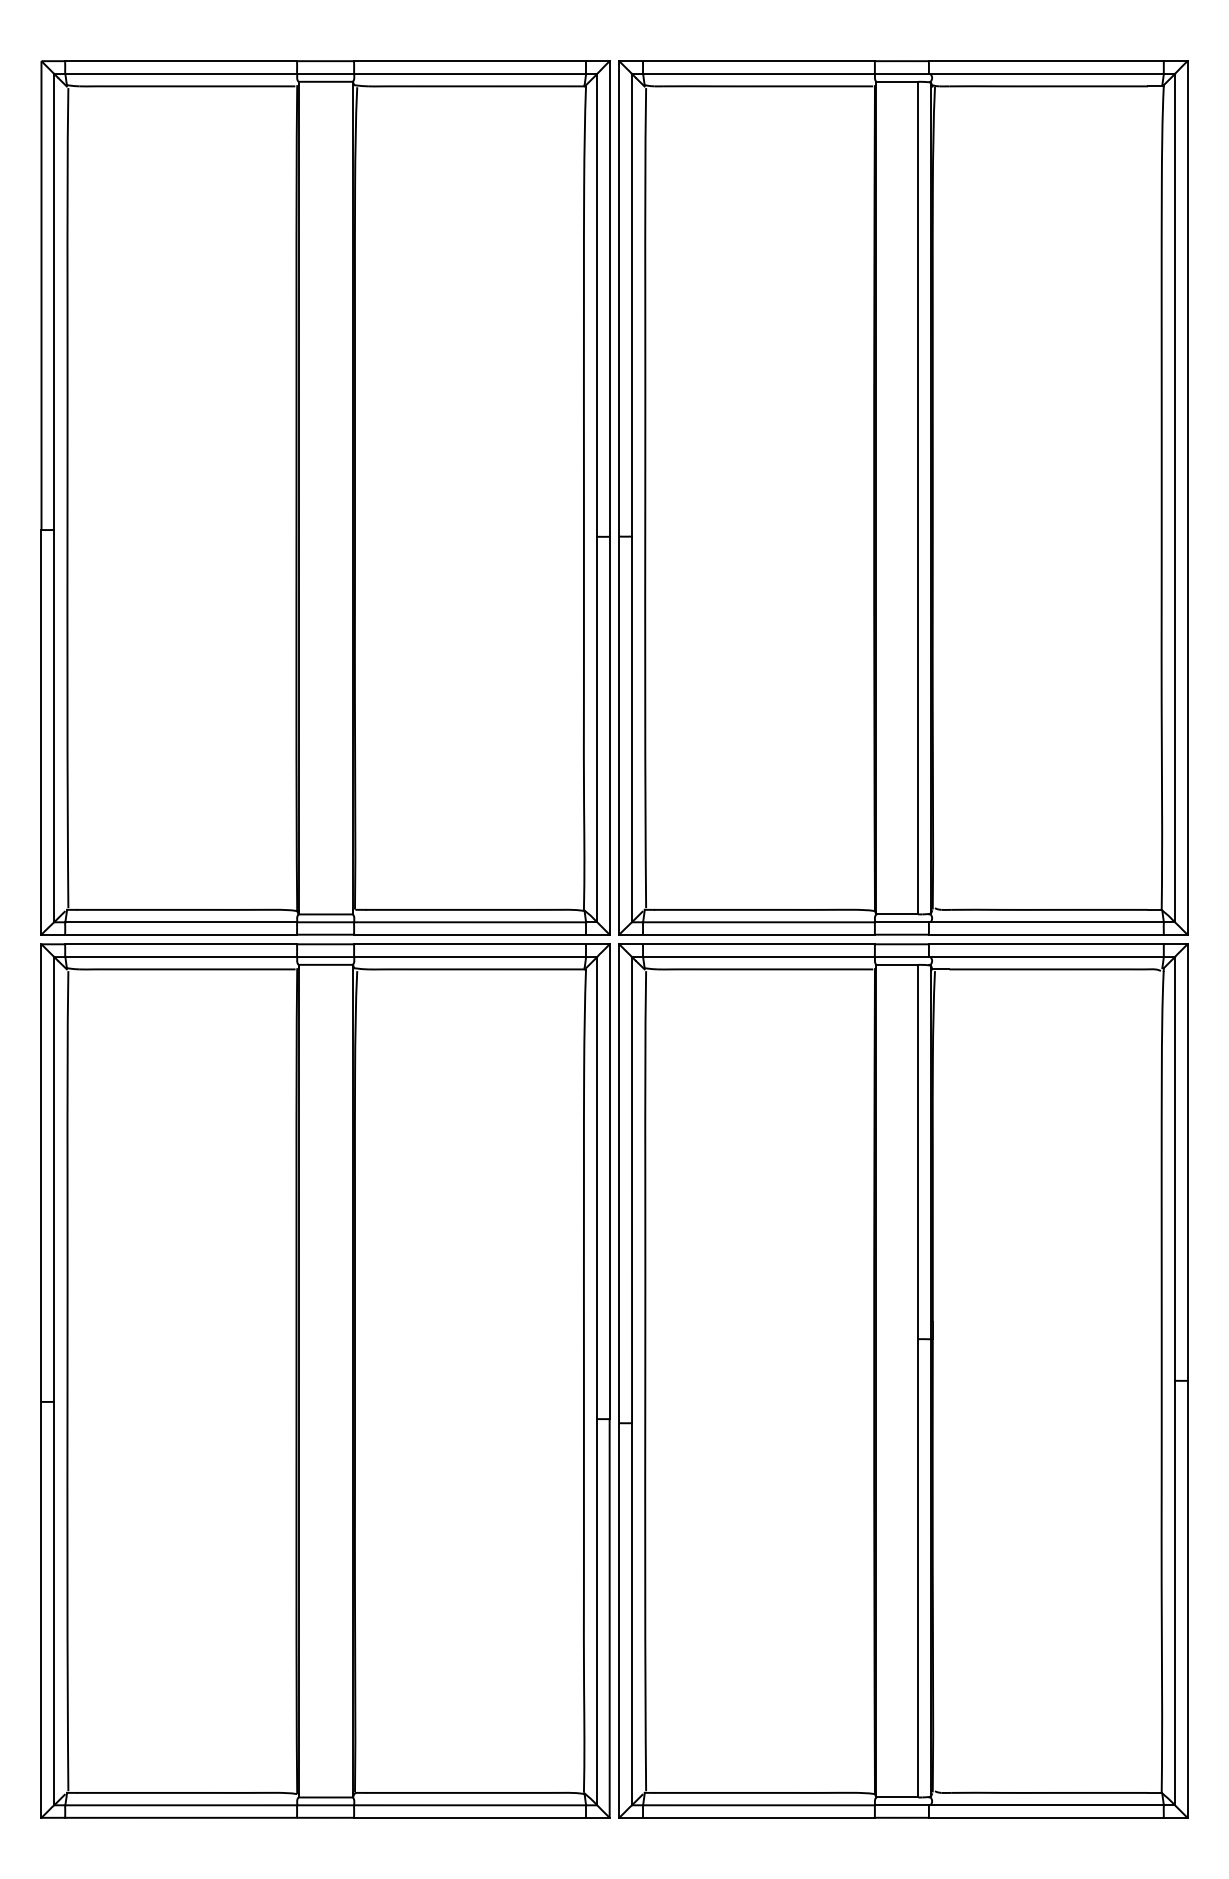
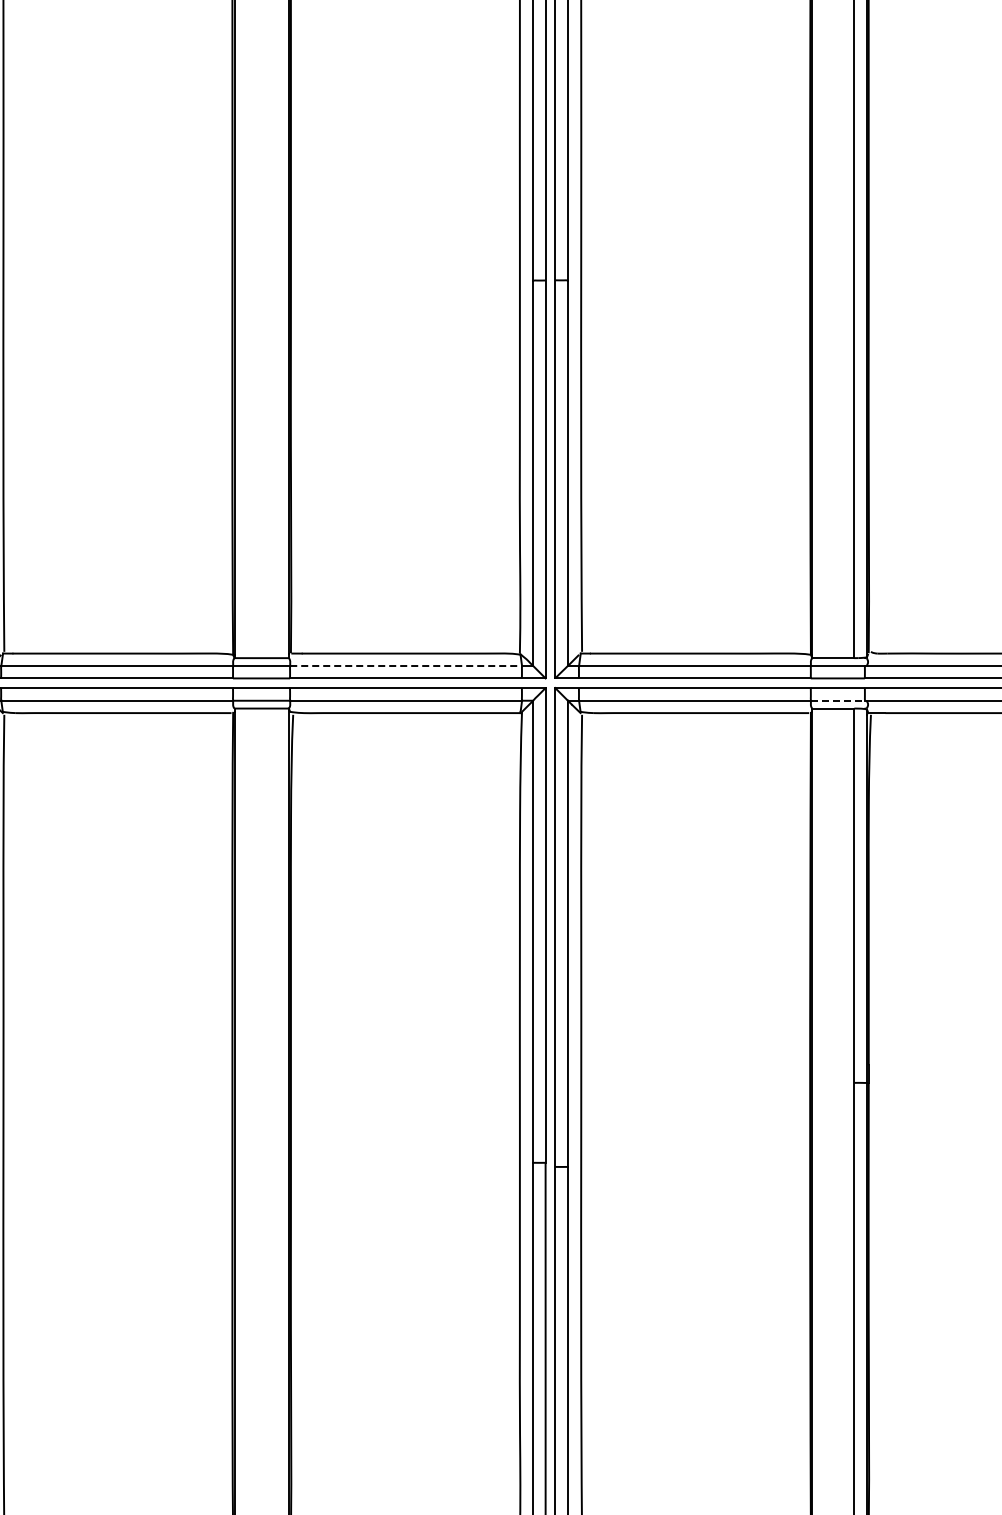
line: (470, 922) -> (406, 666), solid -> dashed
line: (902, 957) -> (838, 701), solid -> dashed

